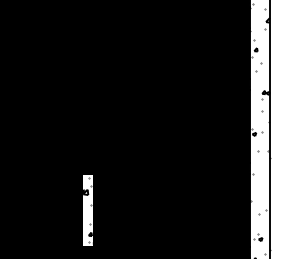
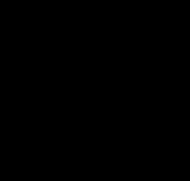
fill: (87, 210) -> (79, 146), added

